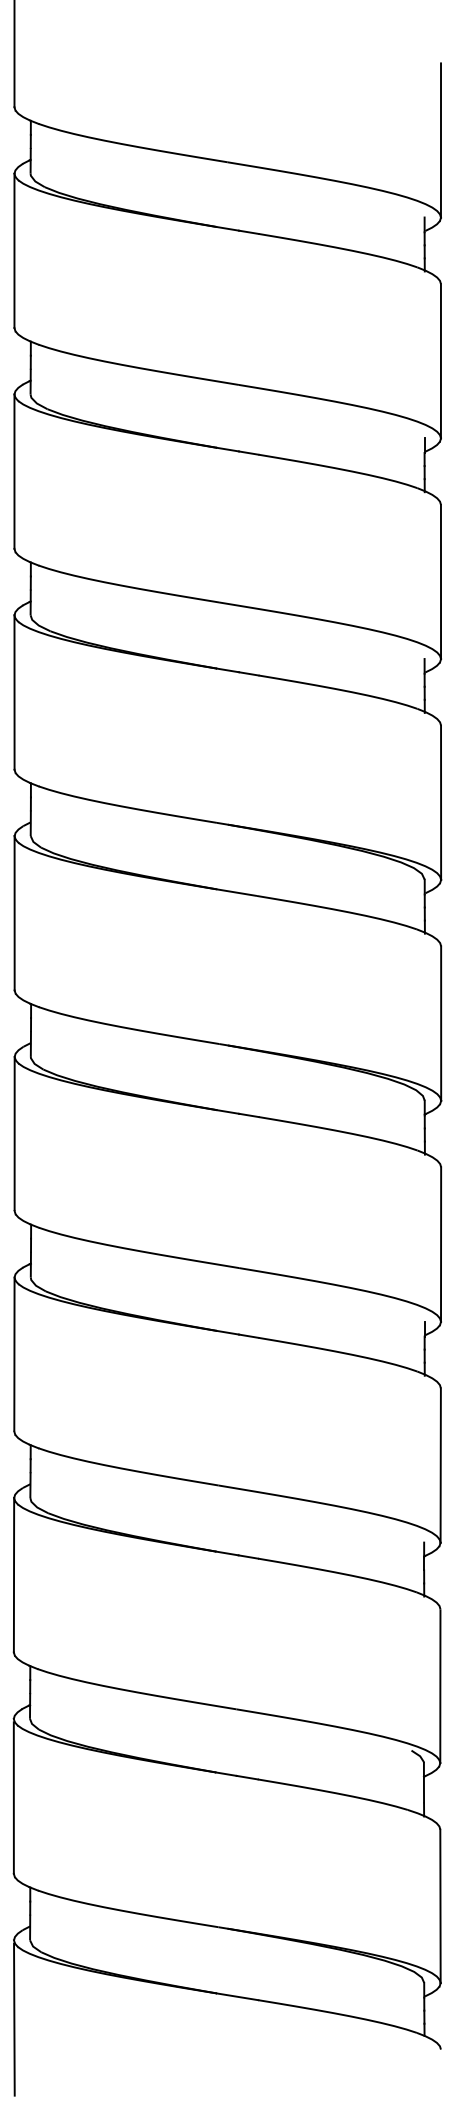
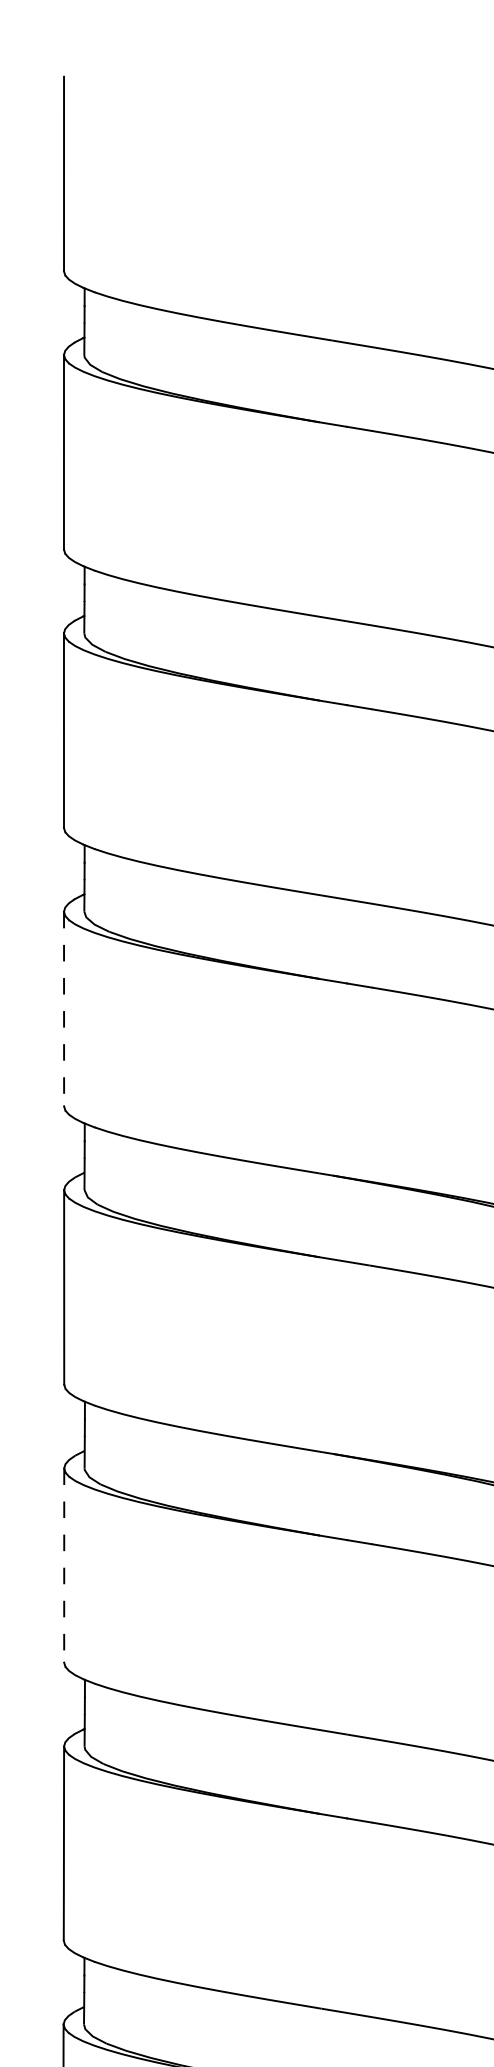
line: (14, 693) -> (64, 1010), solid -> dashed
line: (14, 1133) -> (64, 1564), solid -> dashed

